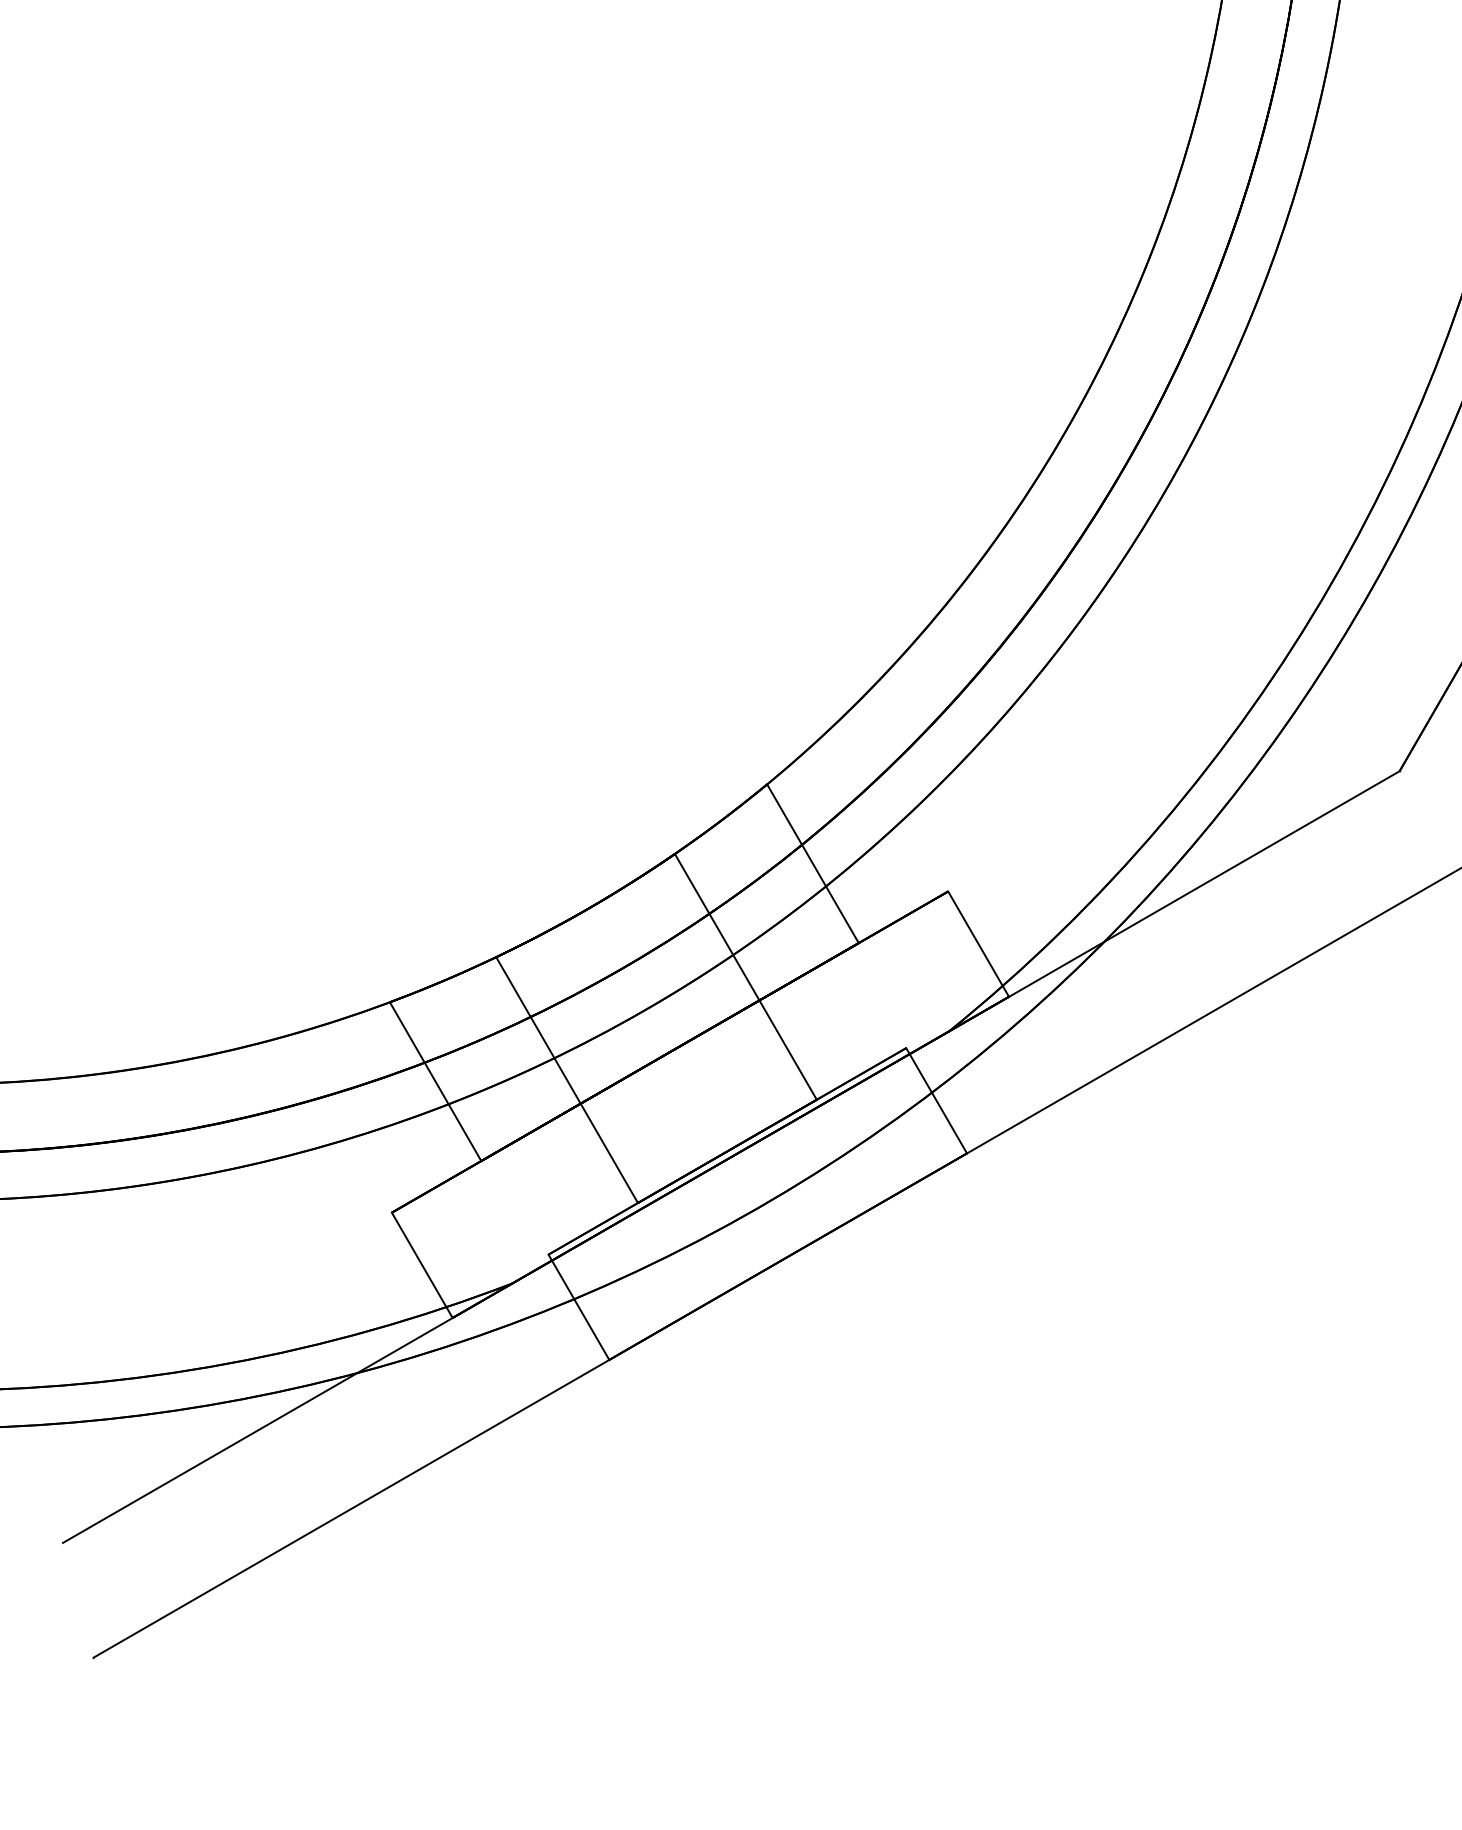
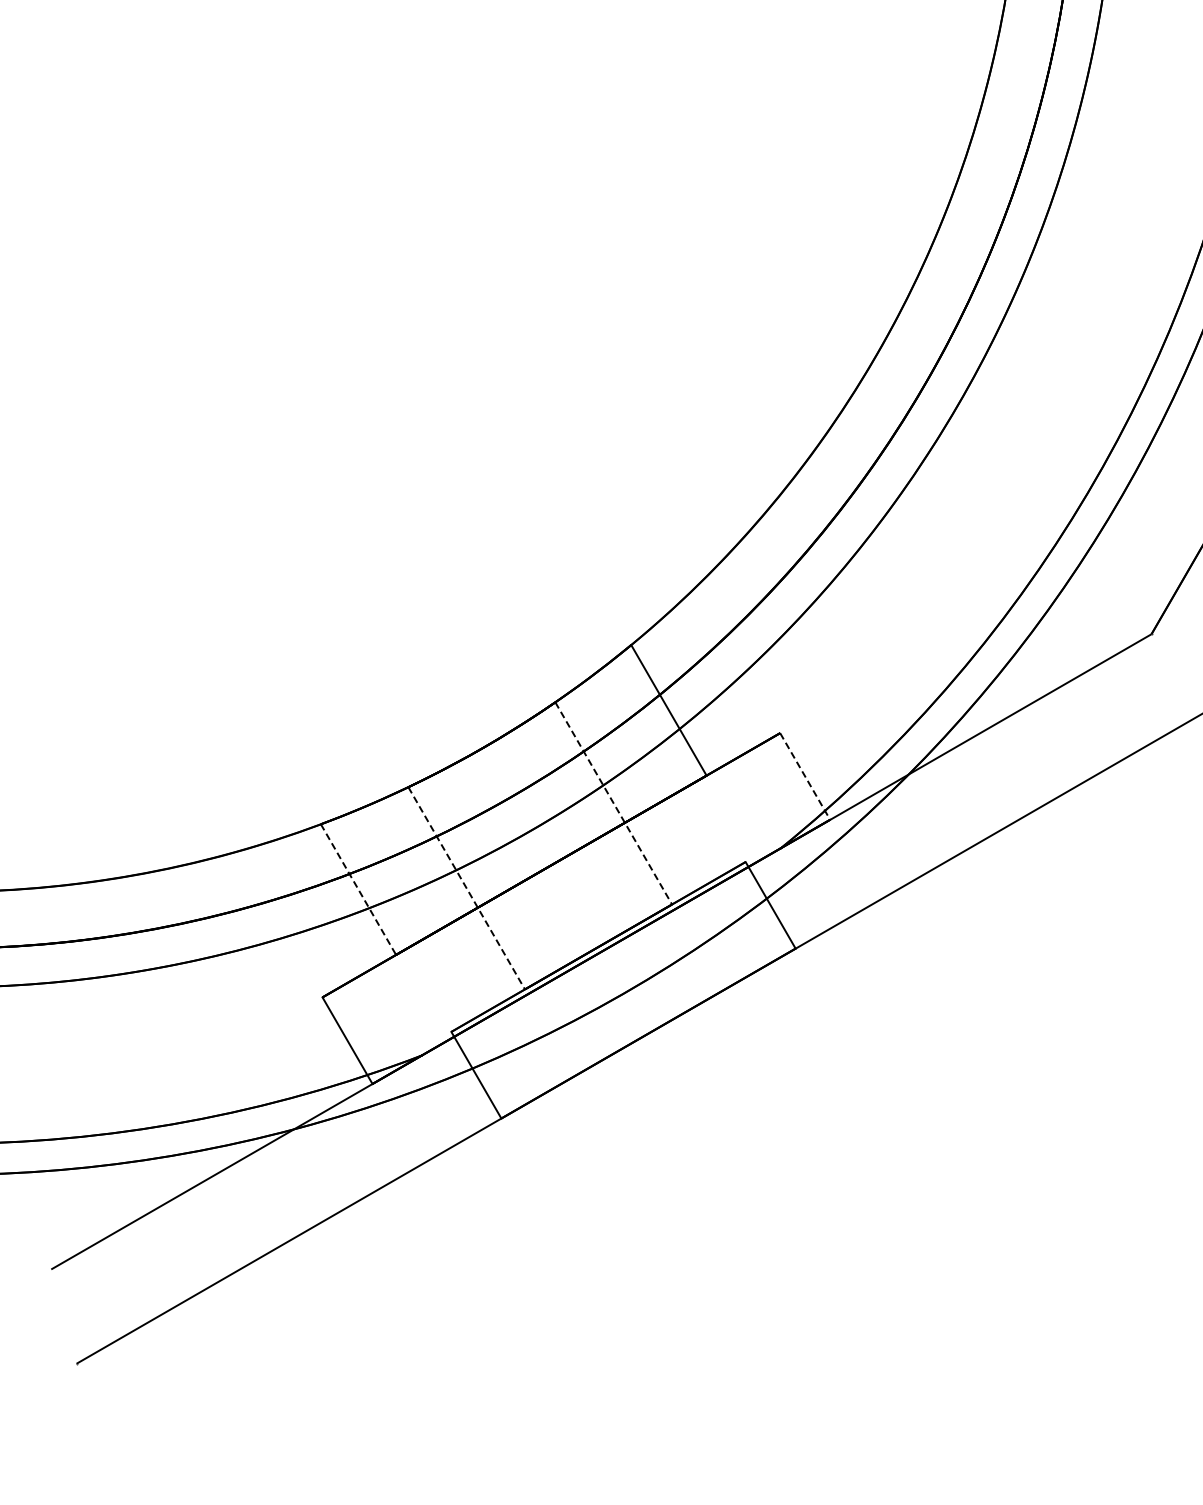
line: (978, 944) -> (805, 776), solid -> dashed
line: (745, 976) -> (613, 803), solid -> dashed
line: (566, 1080) -> (466, 888), solid -> dashed
line: (435, 1082) -> (358, 890), solid -> dashed

